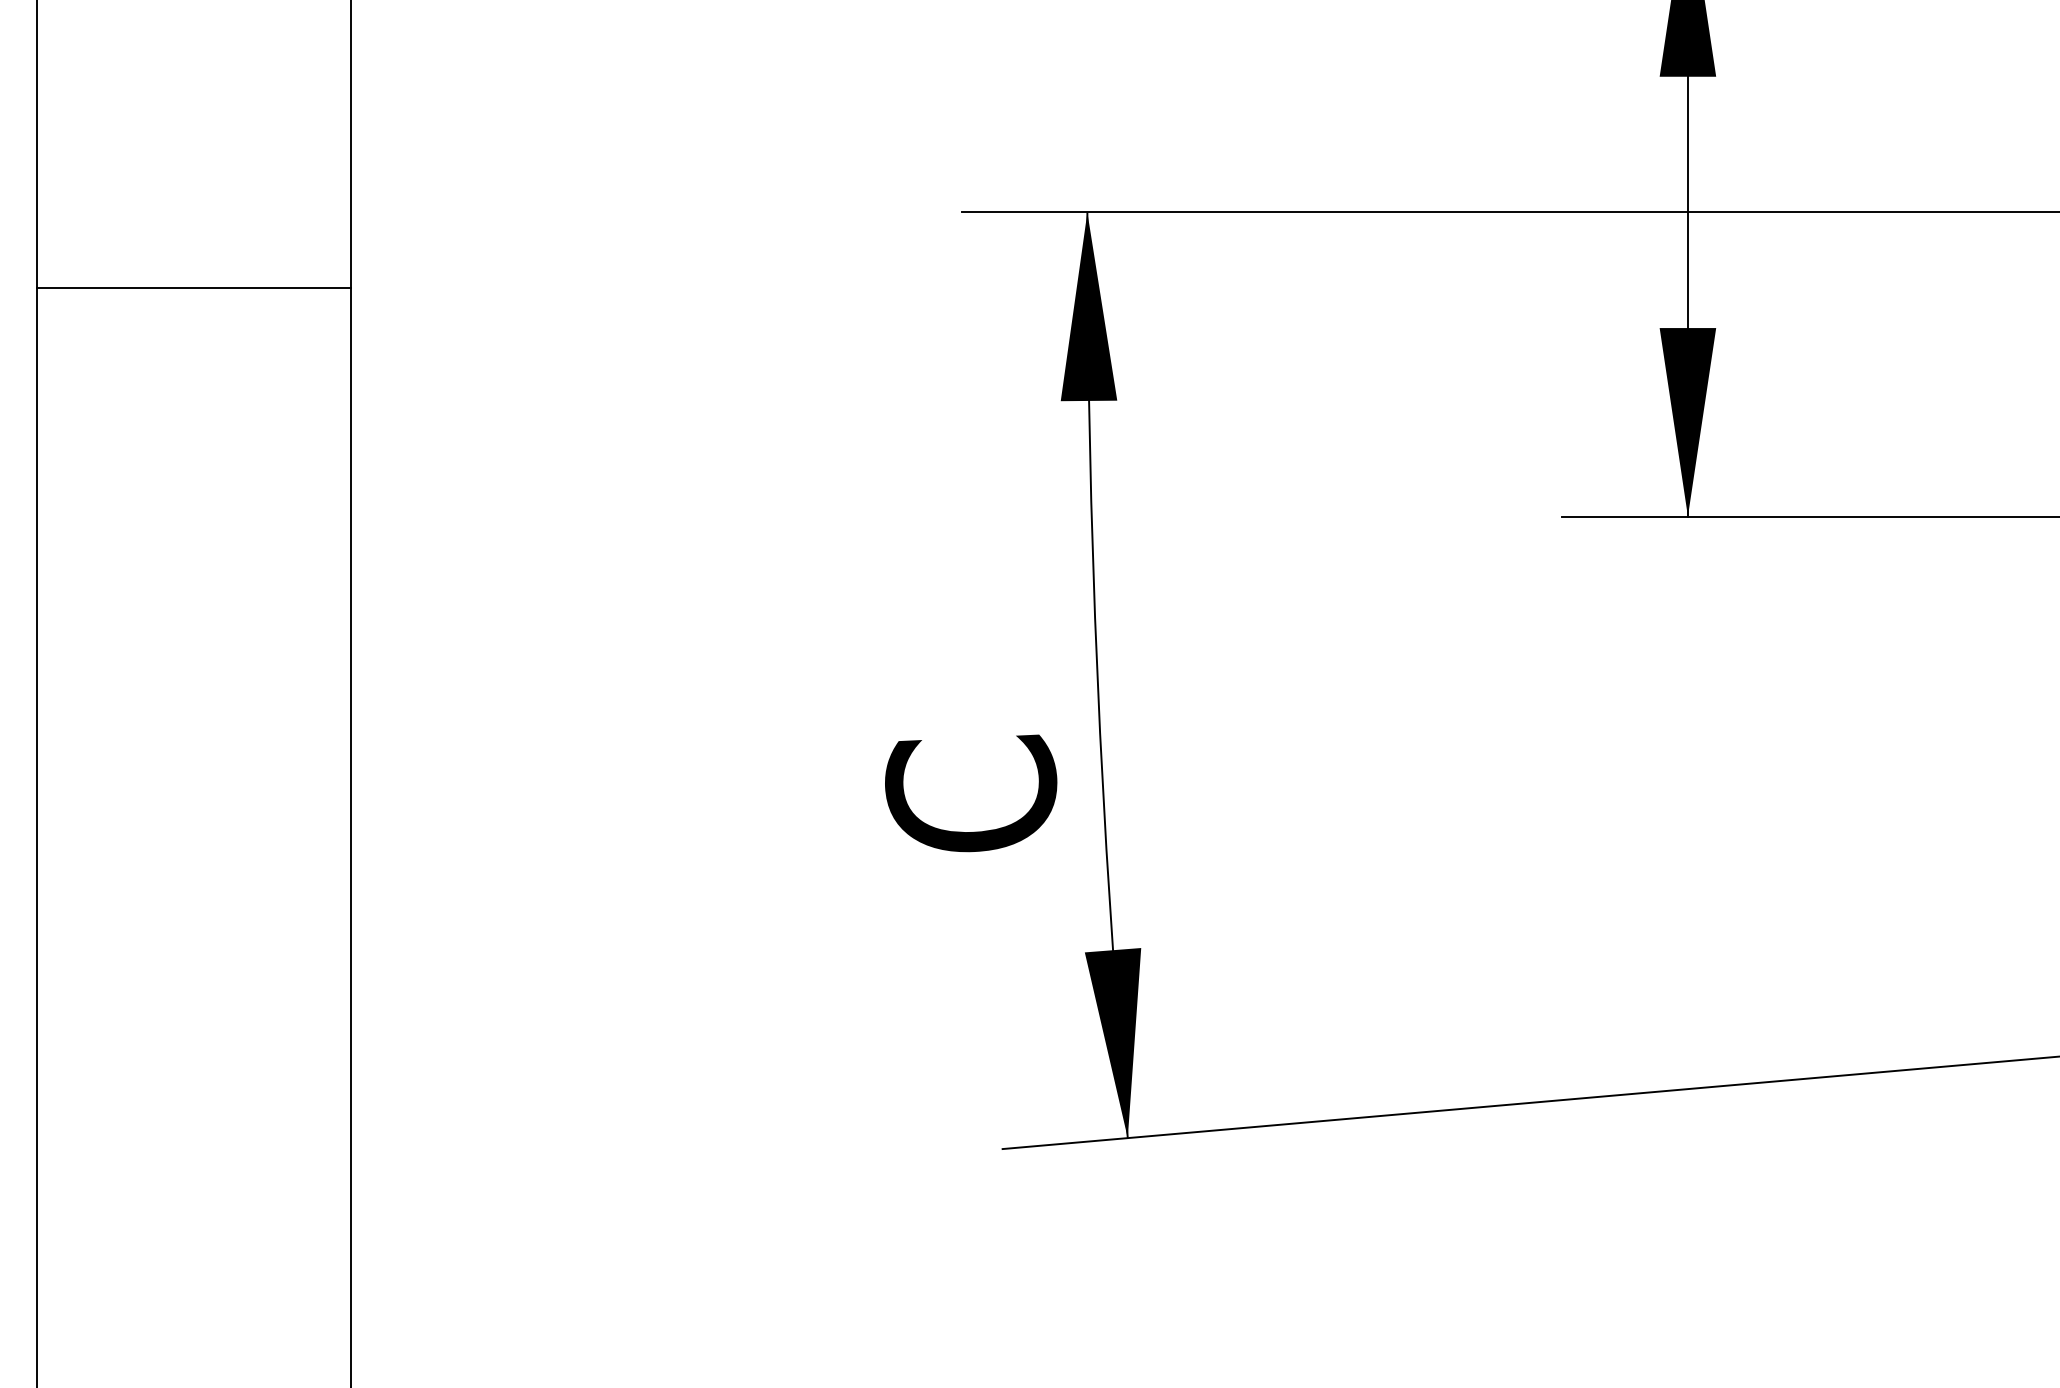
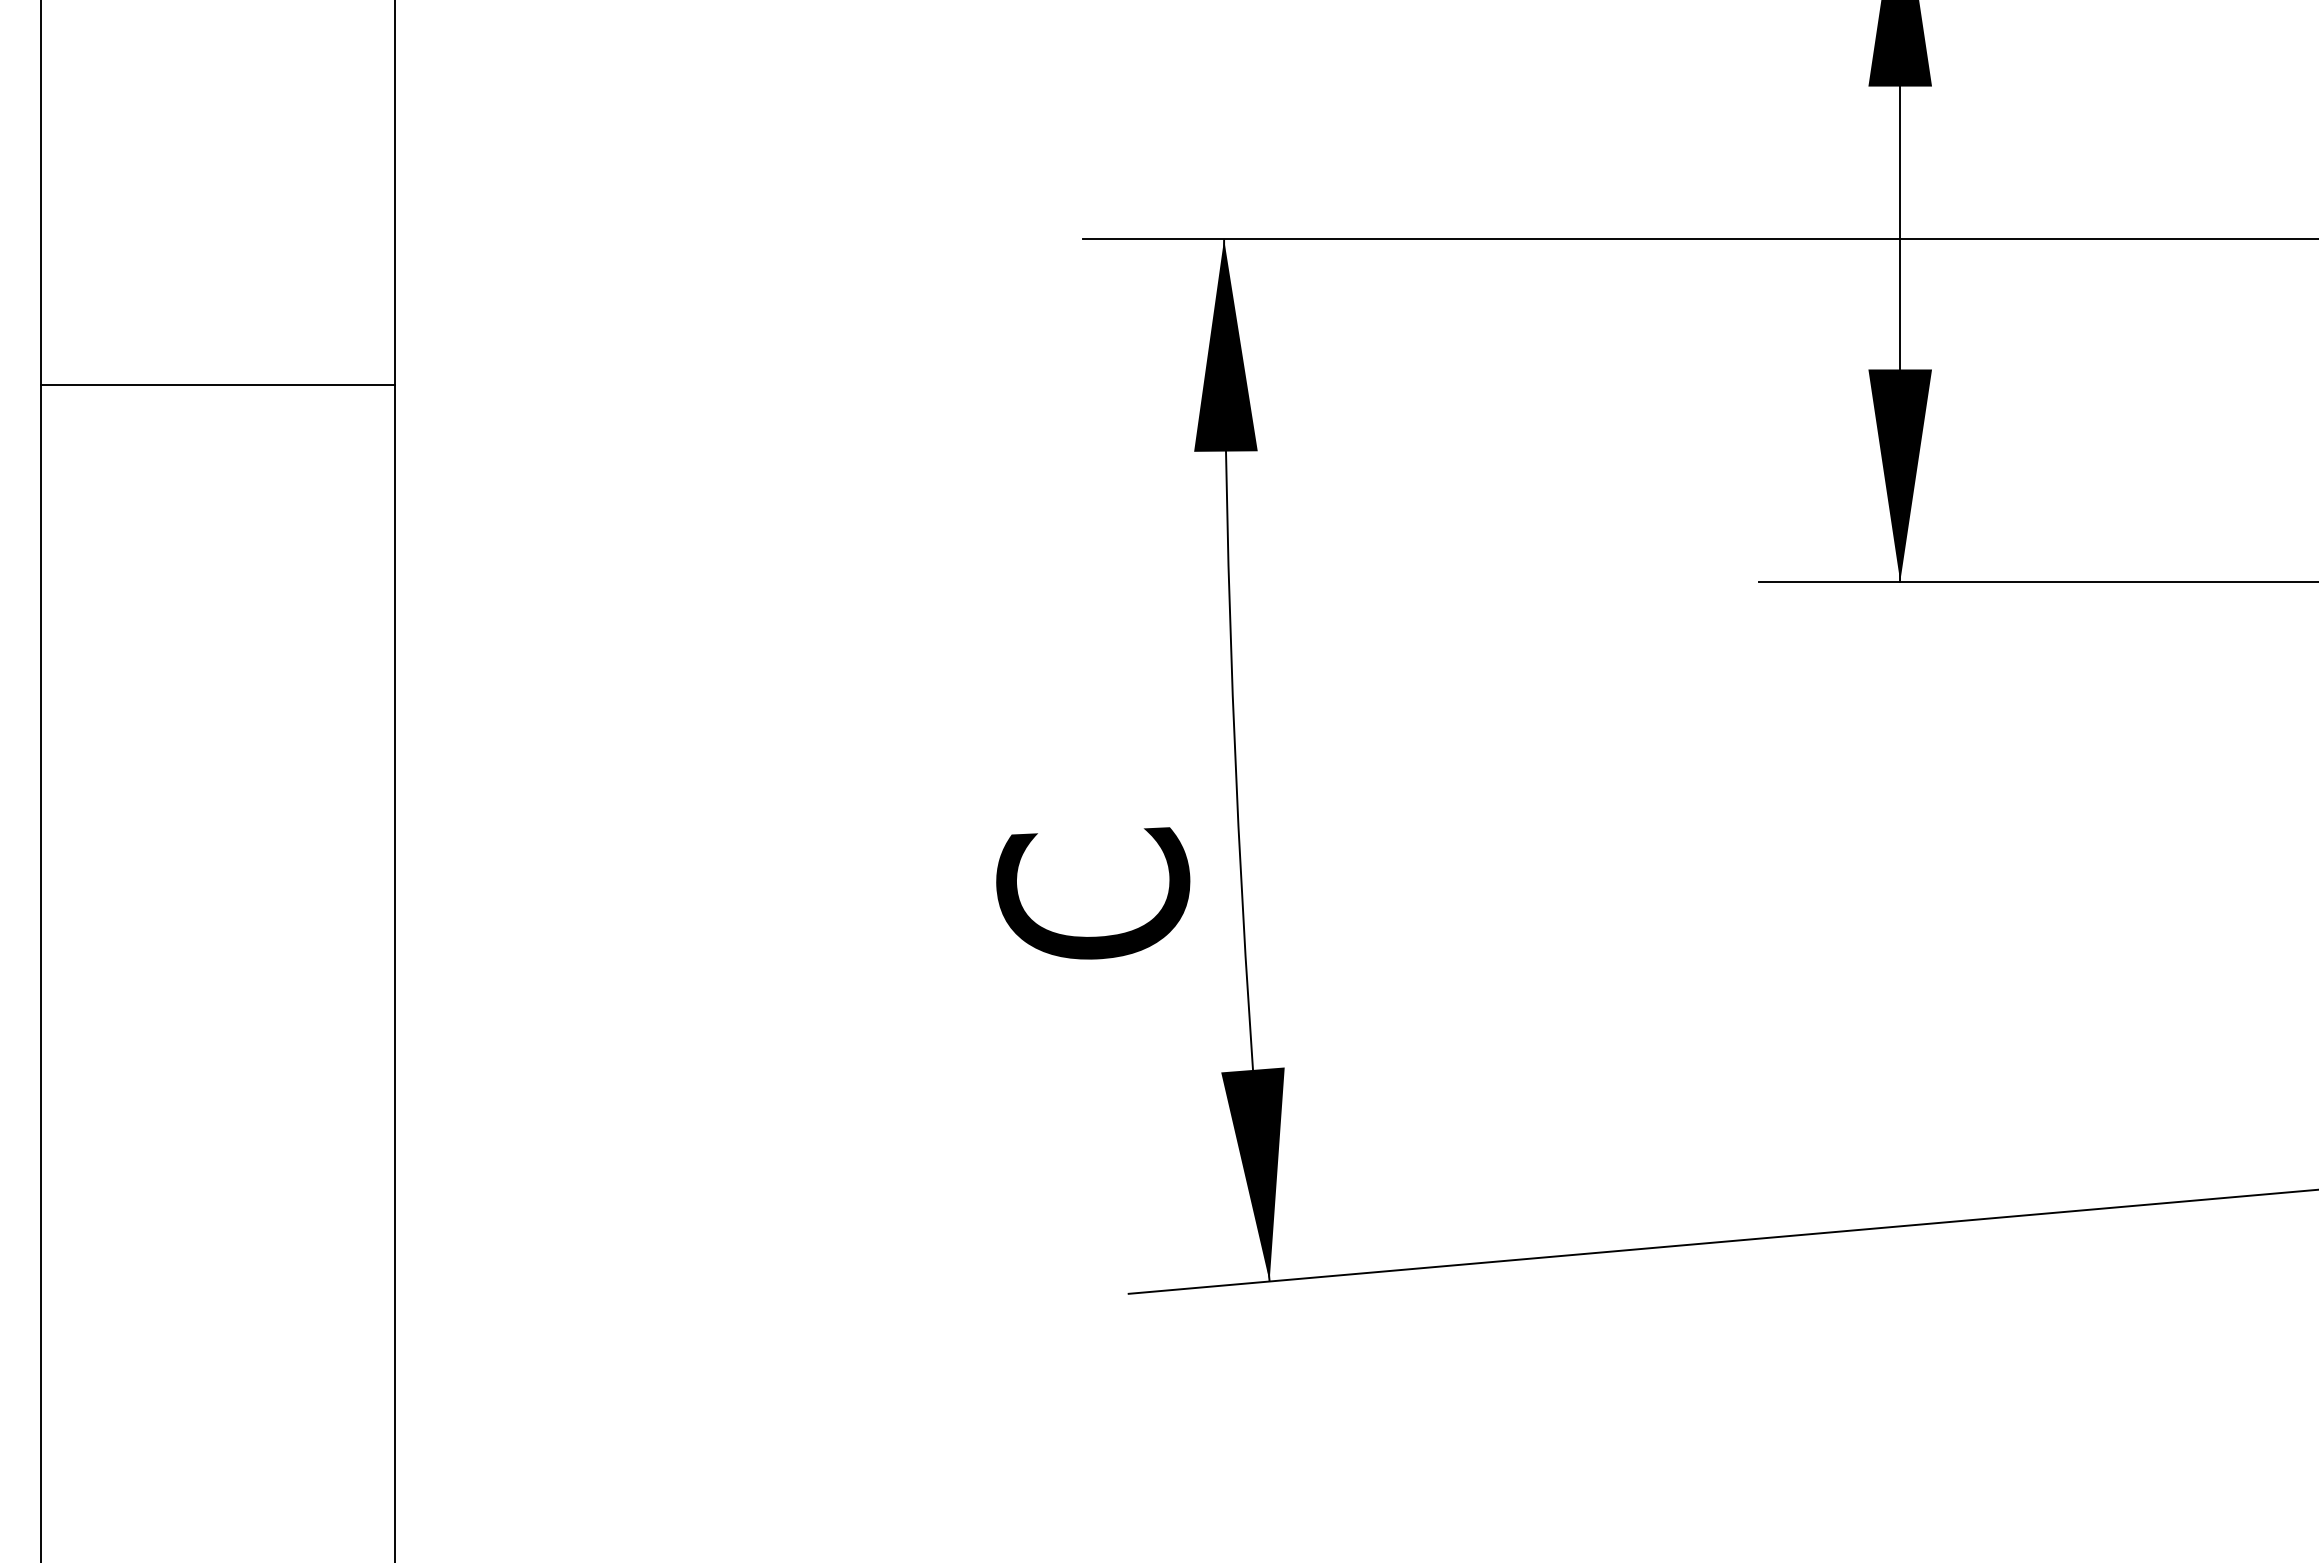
line: (193, 287) -> (217, 384), moved

